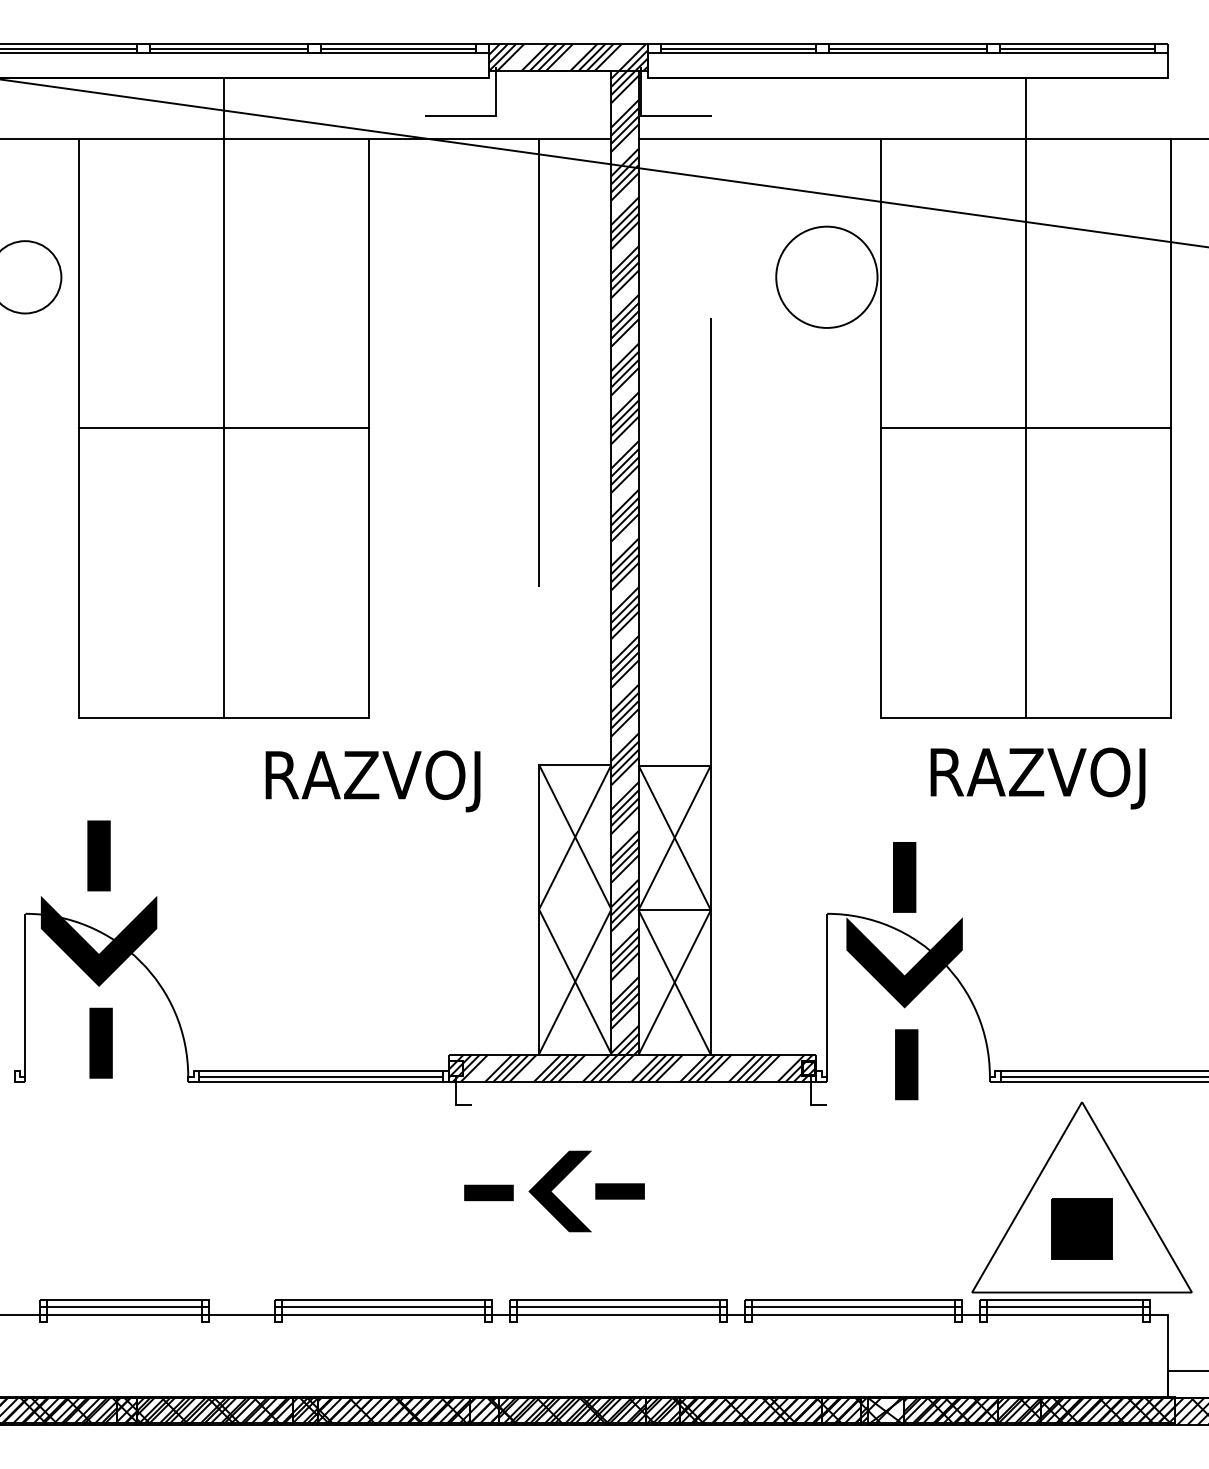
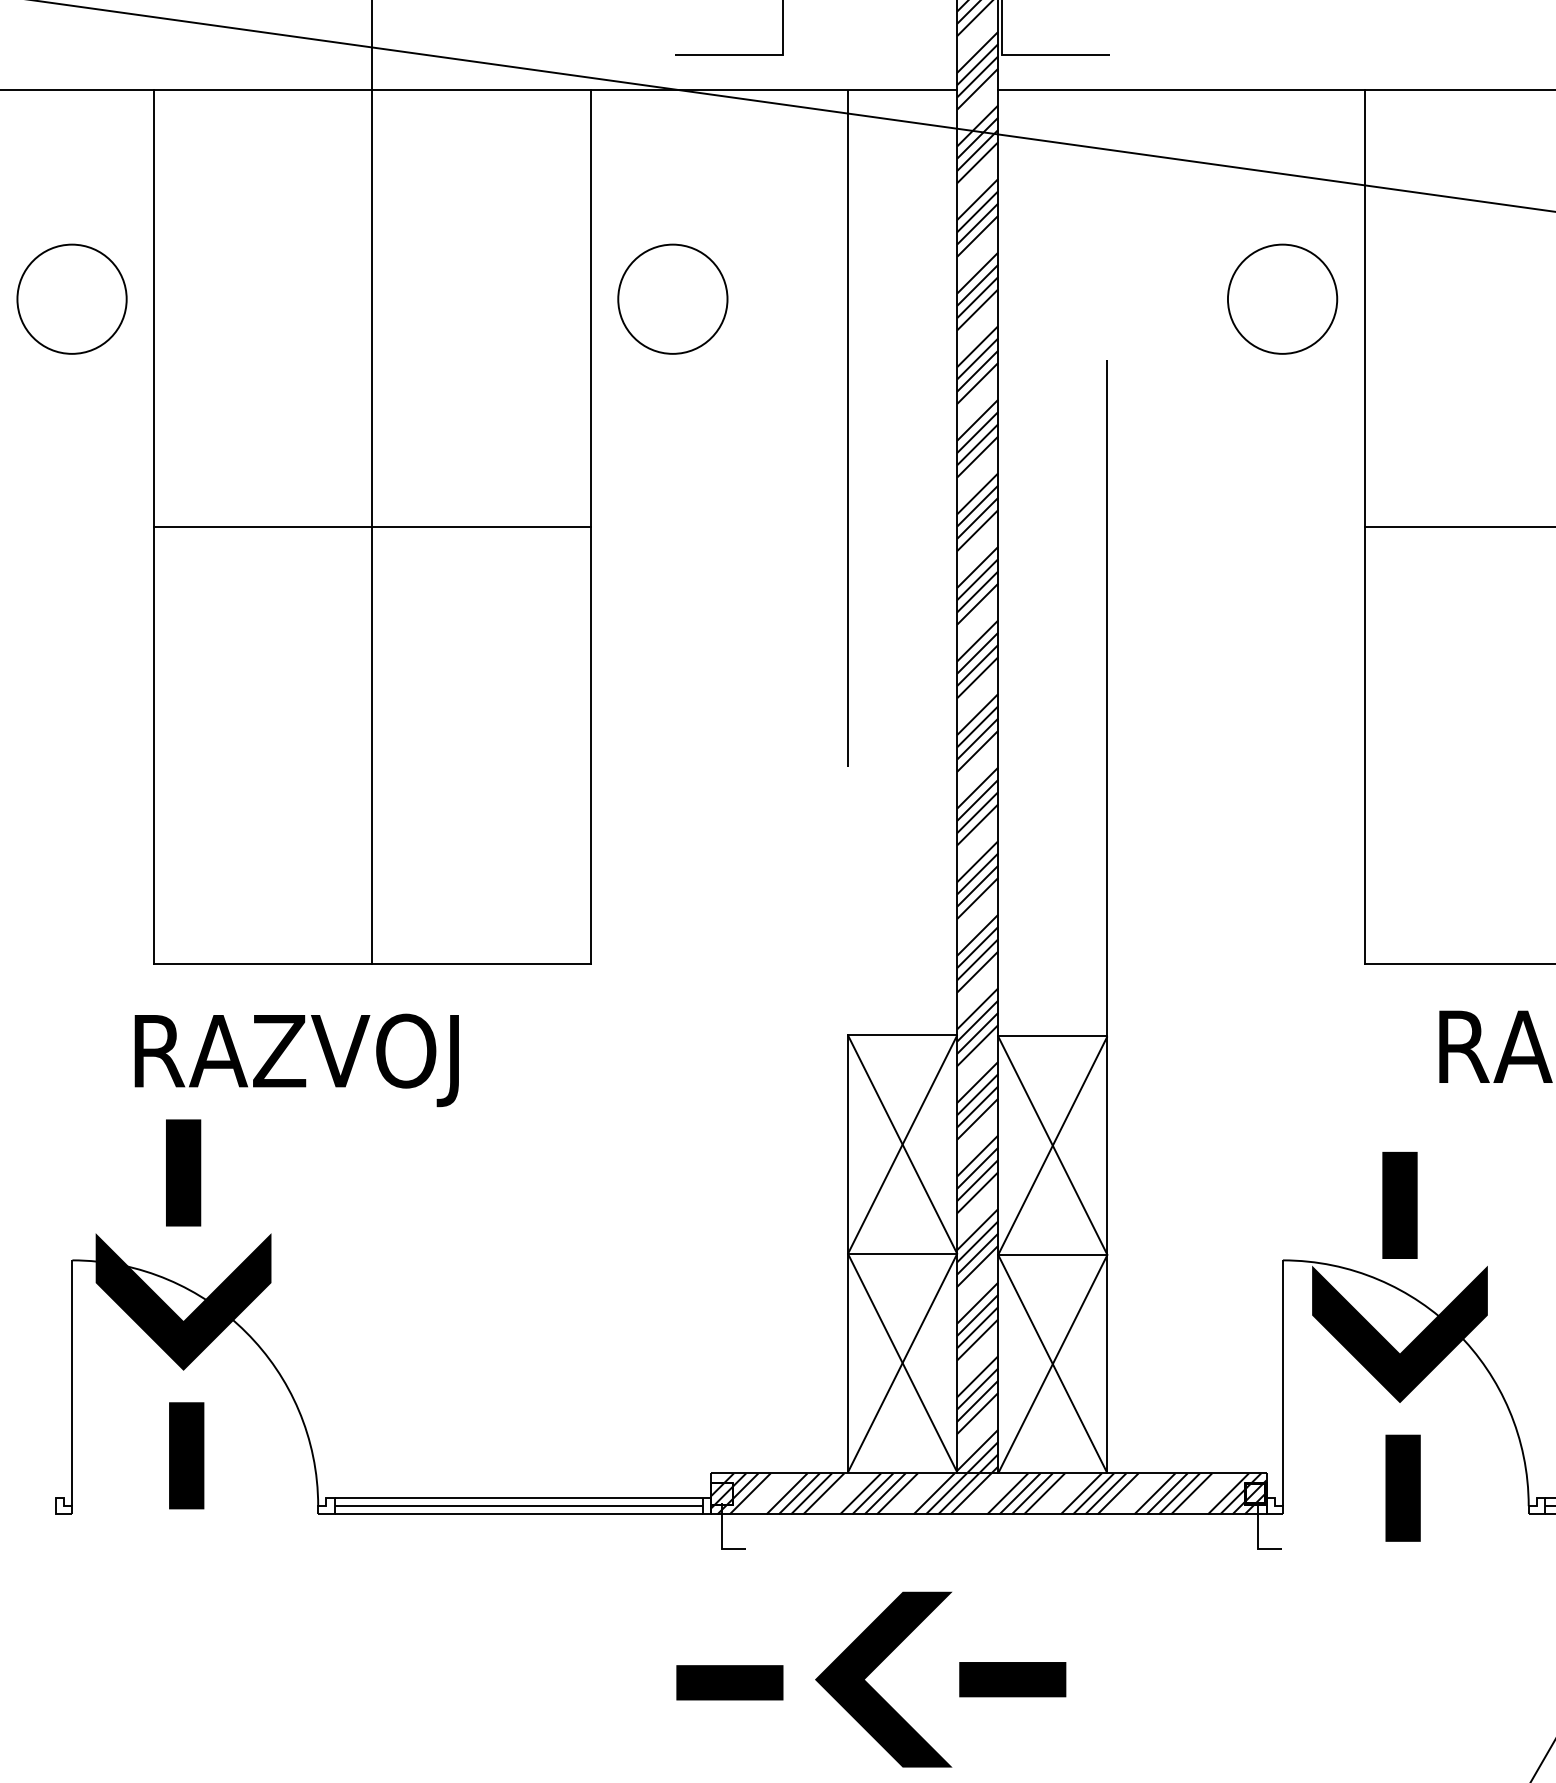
circle: (423, 277) -> (673, 299), added
circle: (826, 277) -> (1281, 299), size x0.71
text: (372, 781) -> (295, 1060), moved
line: (575, 909) -> (902, 1253), added
part: (554, 1191) -> (871, 1679), size x1.43

